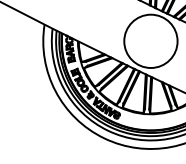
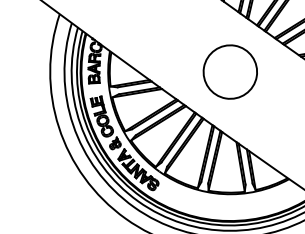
circle: (150, 40) -> (229, 70), size x0.6

